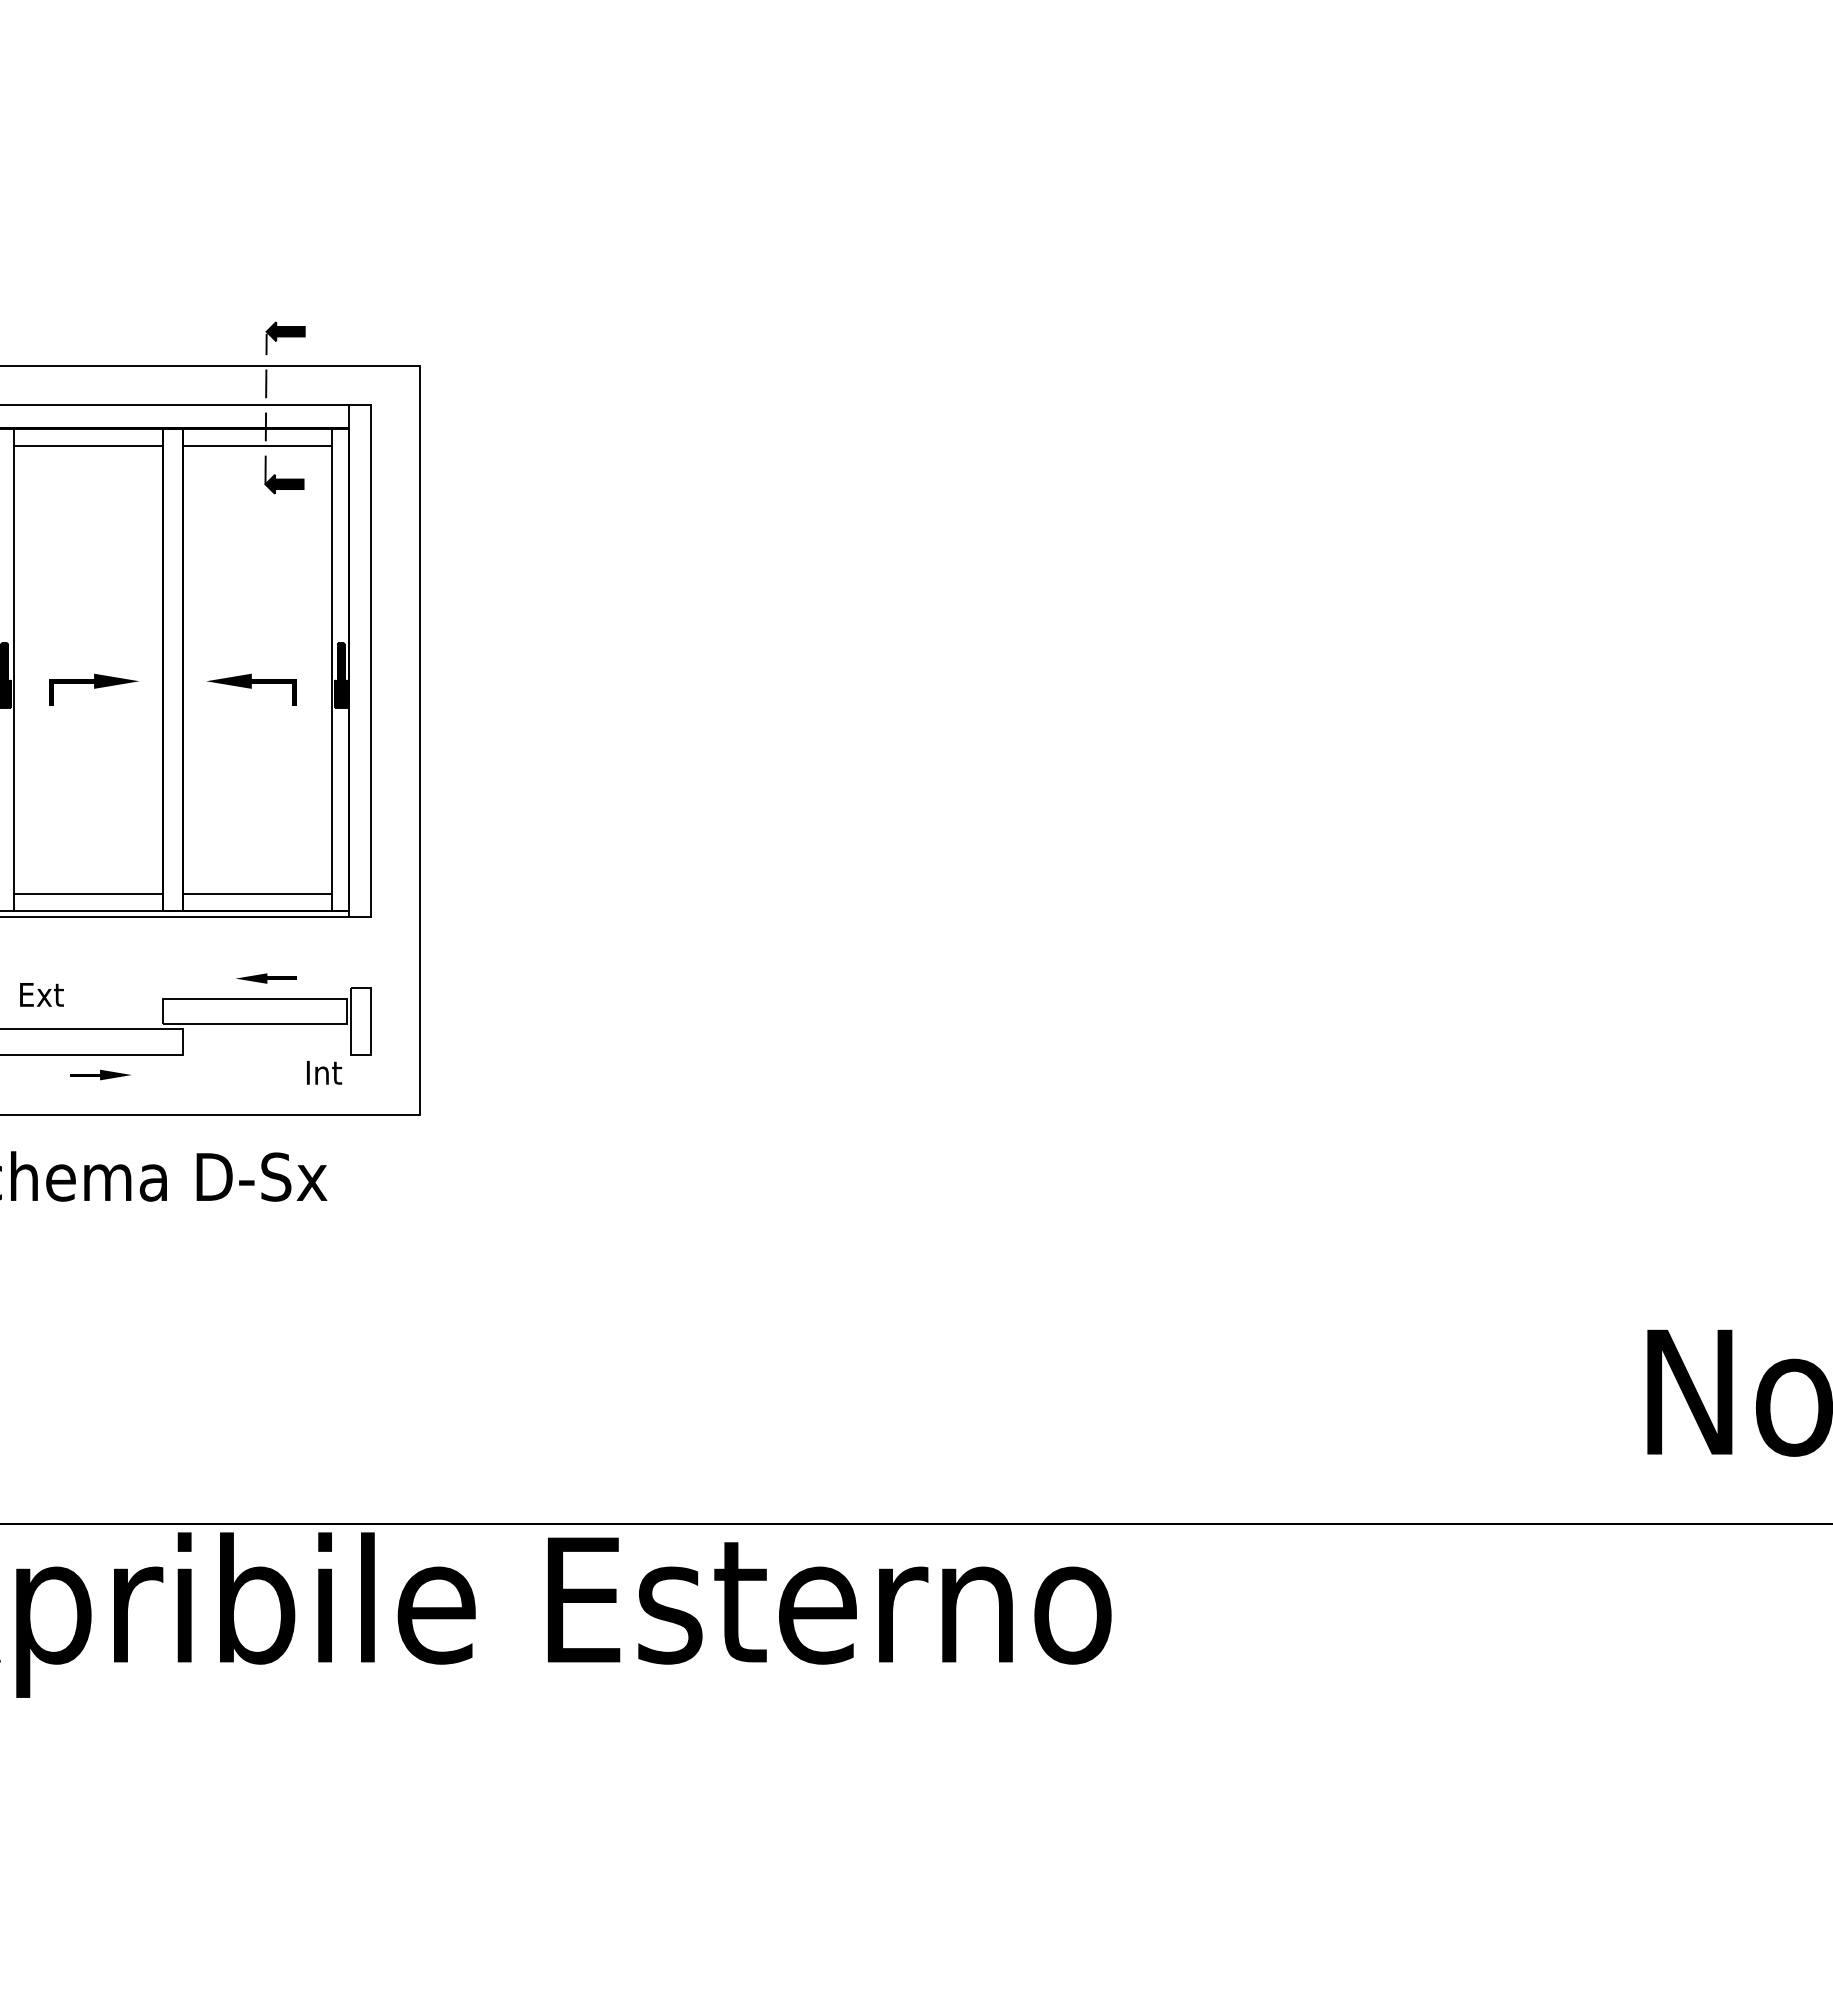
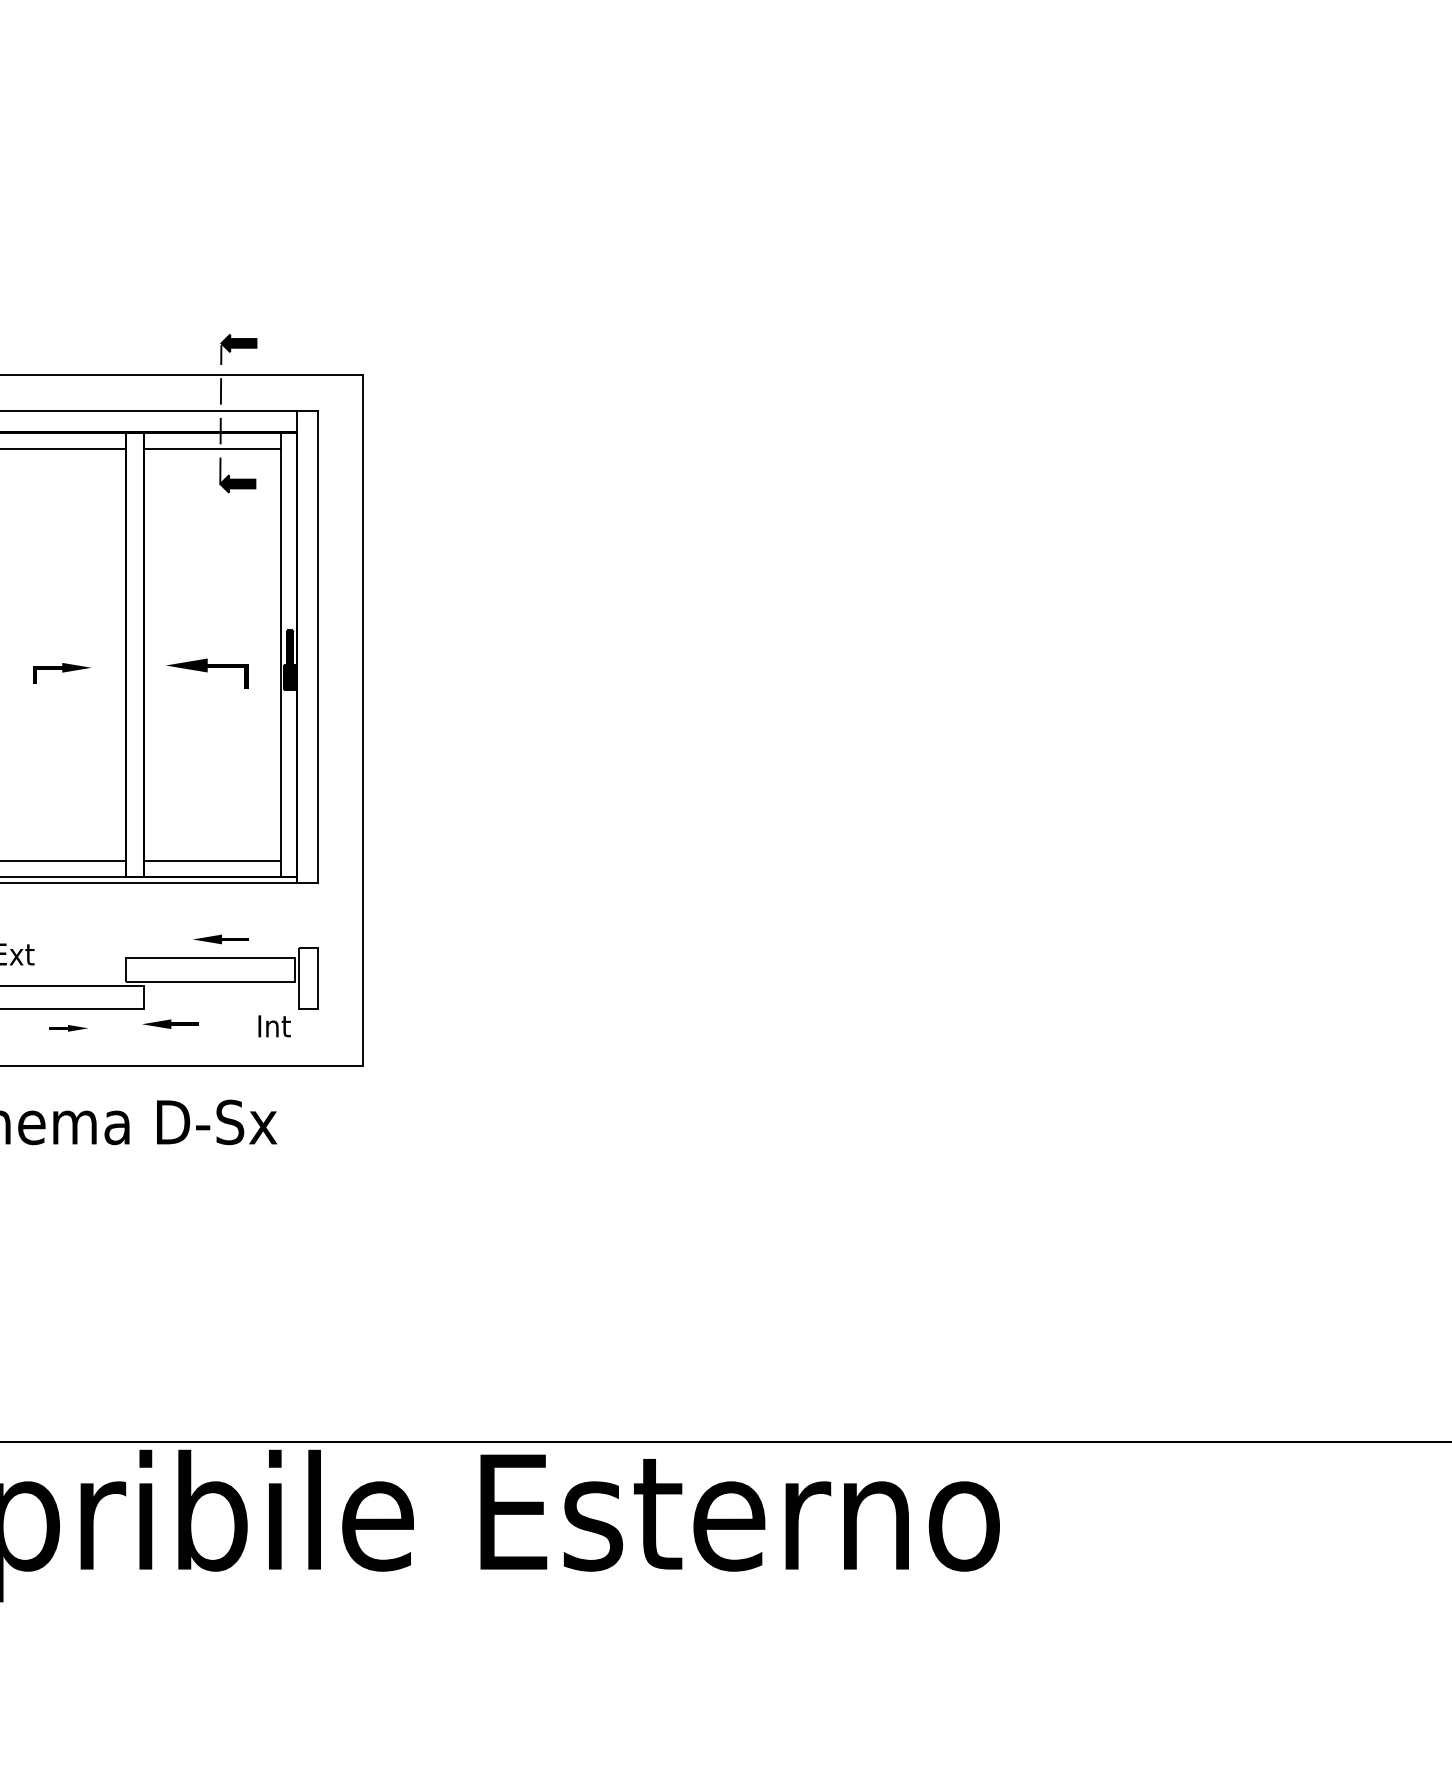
part: (93, 689) -> (61, 673), size x0.7
part: (211, 1070) -> (170, 1024), added
part: (100, 1074) -> (68, 1027), size x0.7

